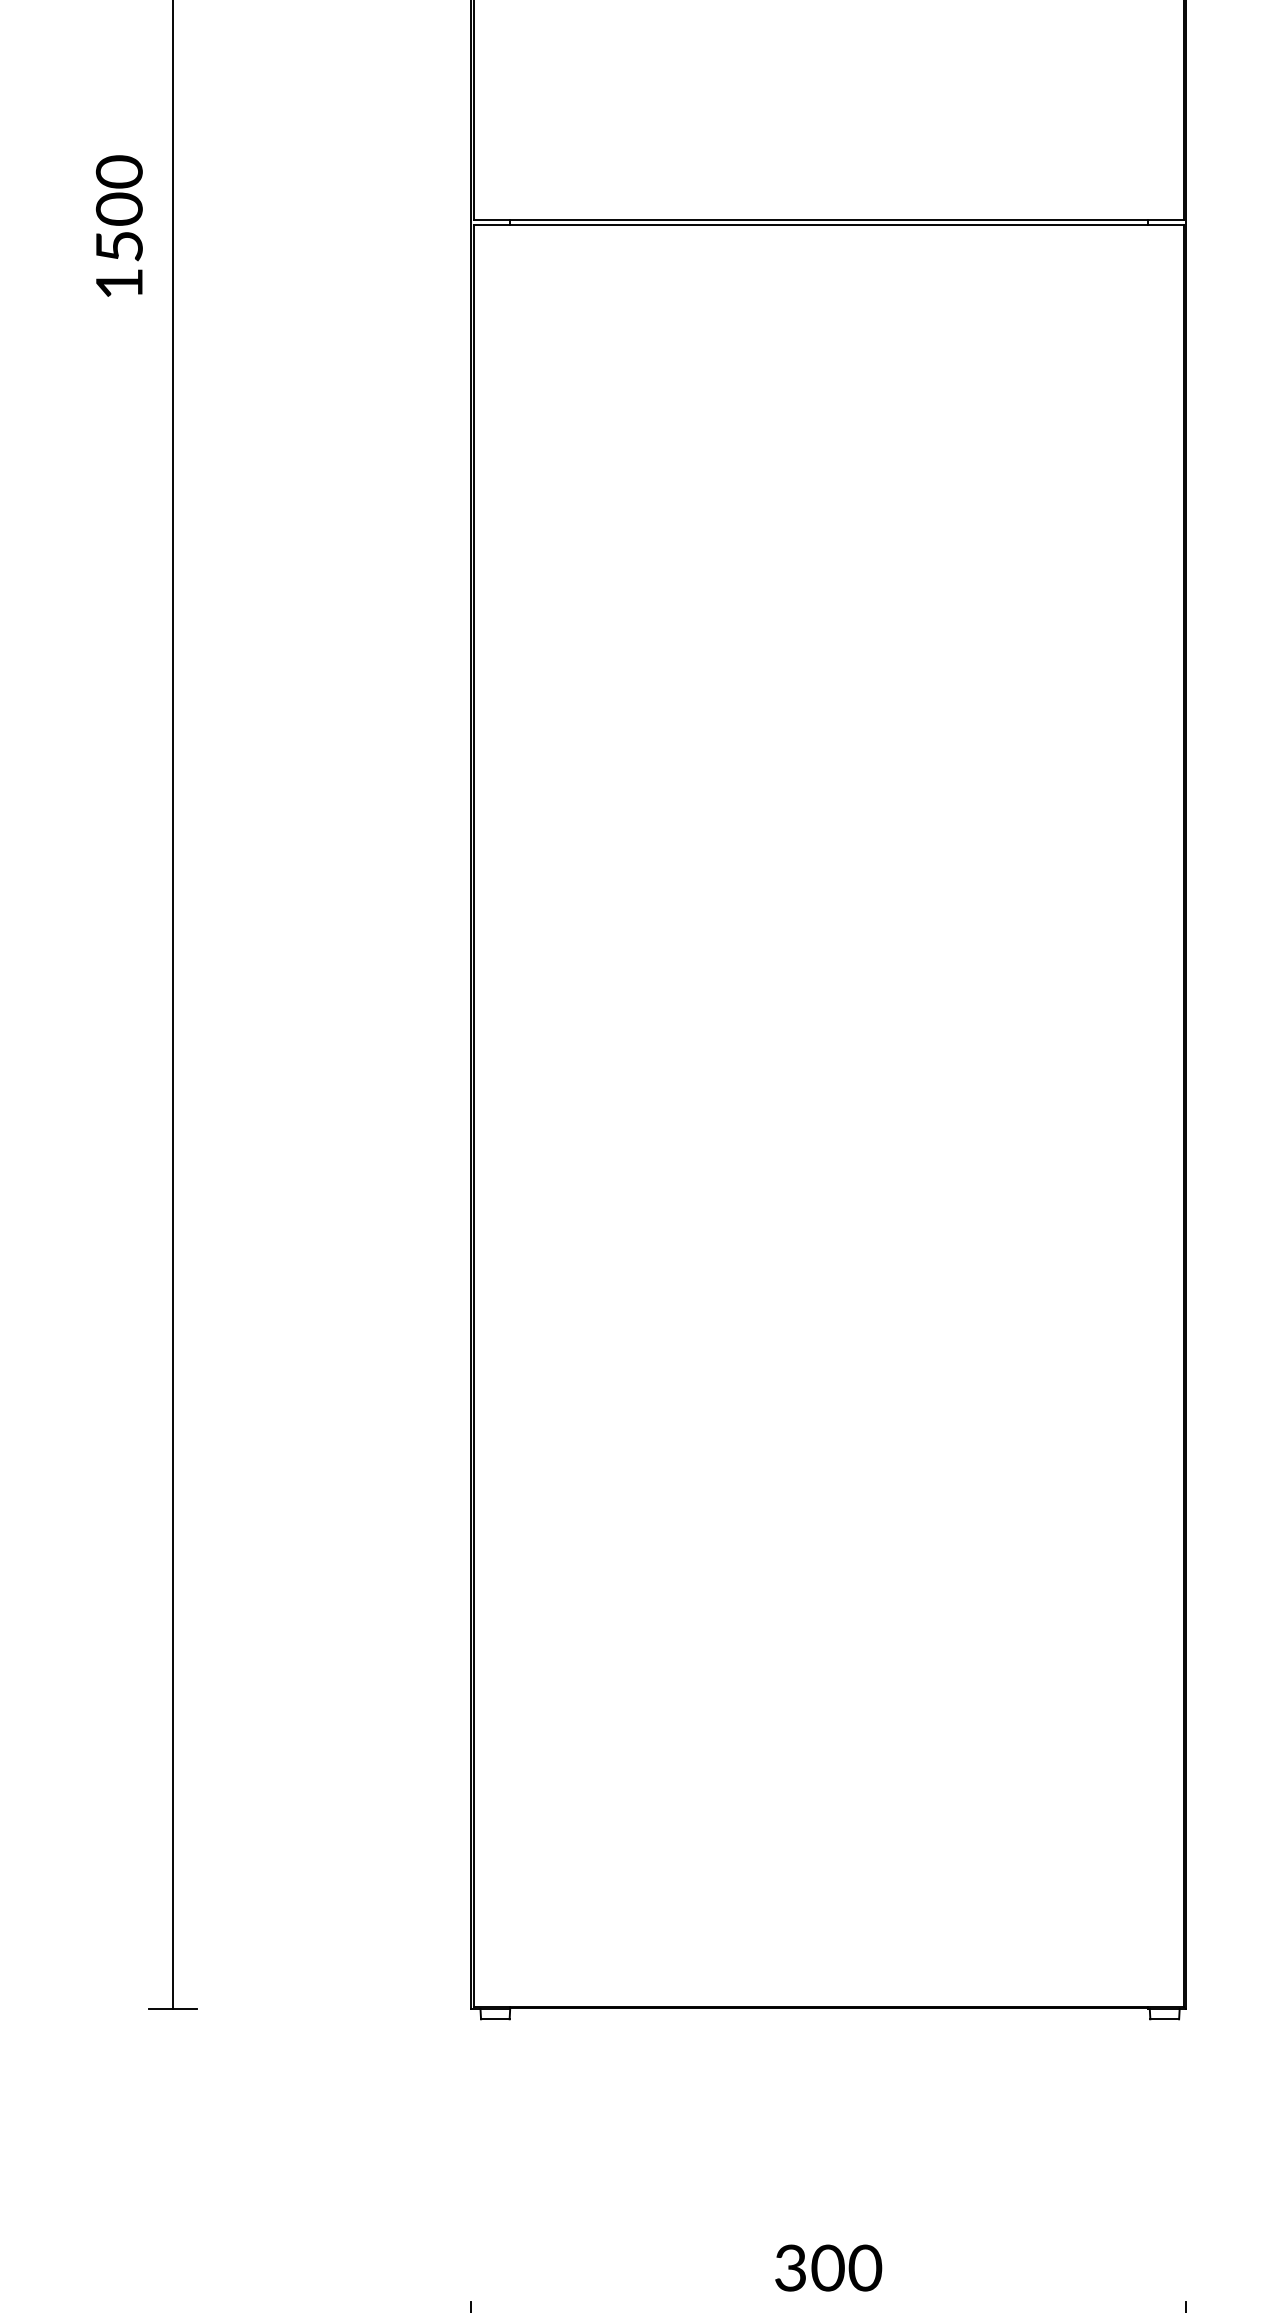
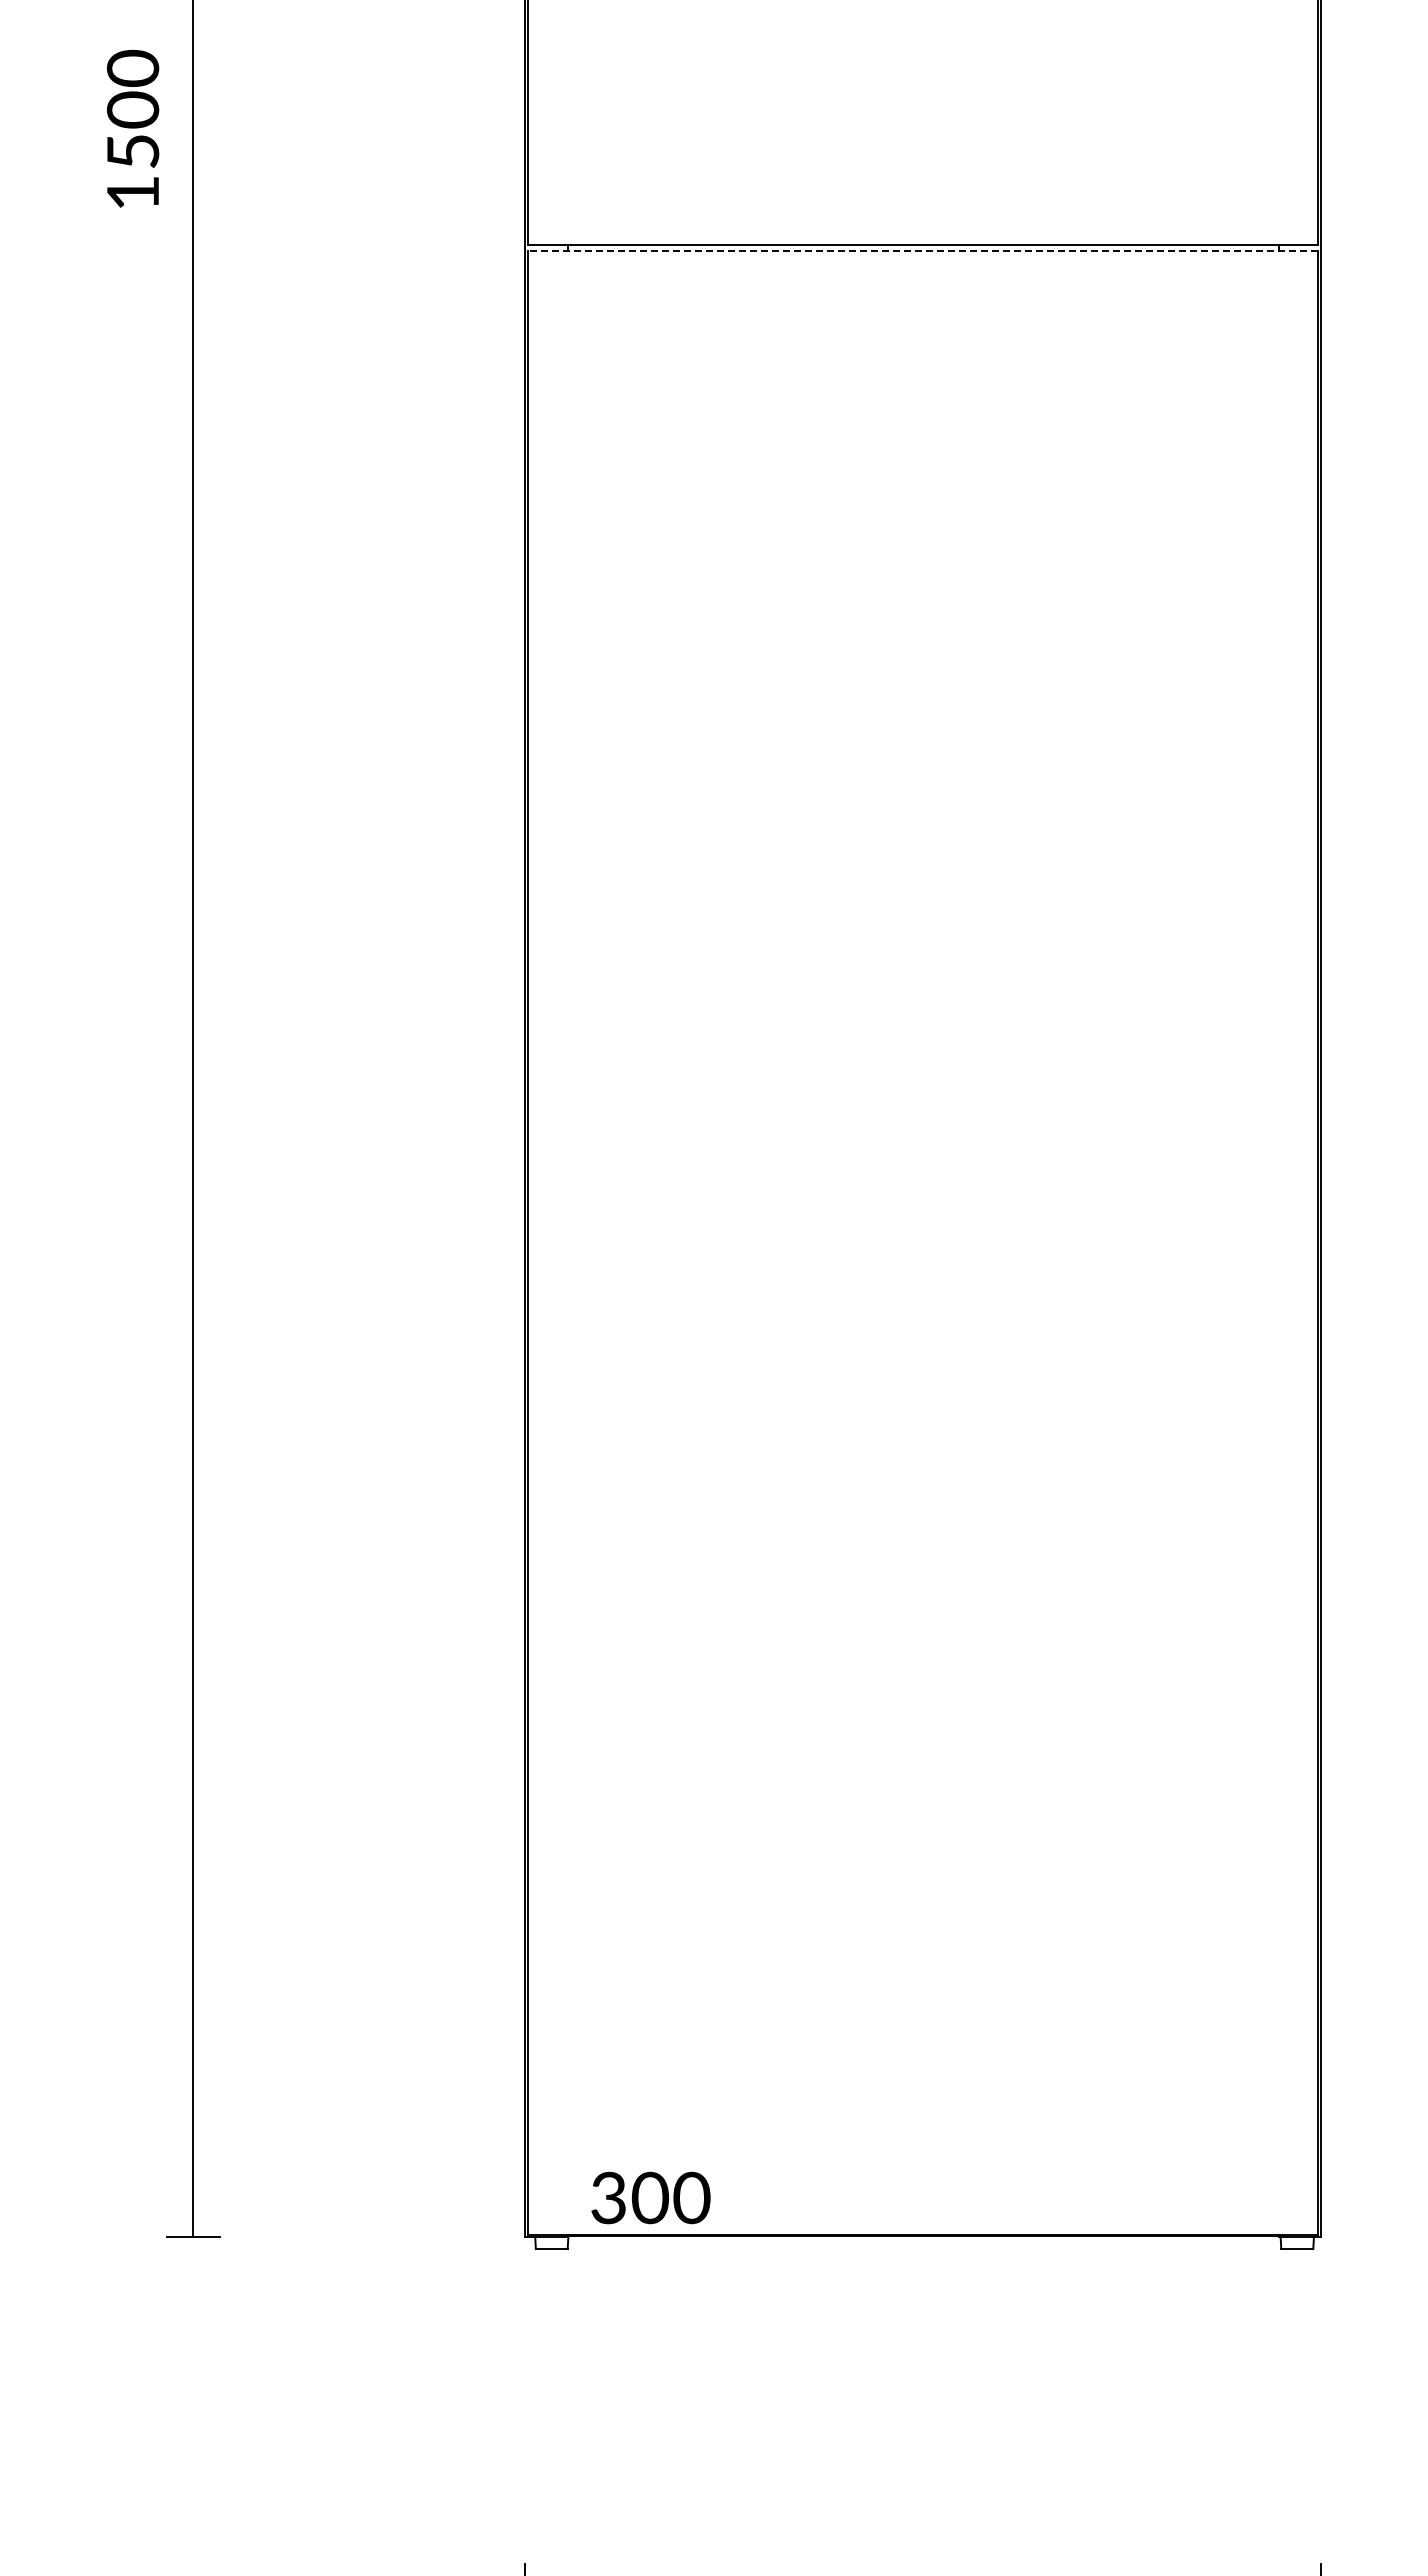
line: (828, 224) -> (922, 250), solid -> dashed
text: (119, 225) -> (133, 128), moved
text: (828, 2267) -> (650, 2197), moved

